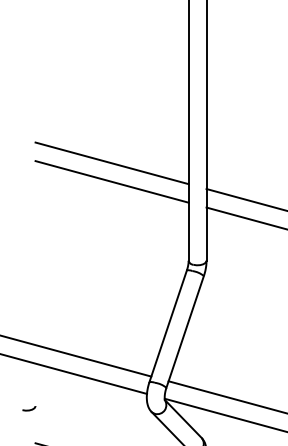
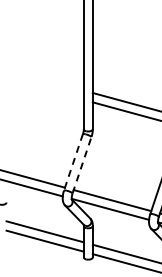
line: (110, 162) -> (44, 79), removed
line: (110, 180) -> (44, 88), removed
line: (168, 326) -> (73, 162), solid -> dashed
line: (186, 332) -> (82, 165), solid -> dashed

